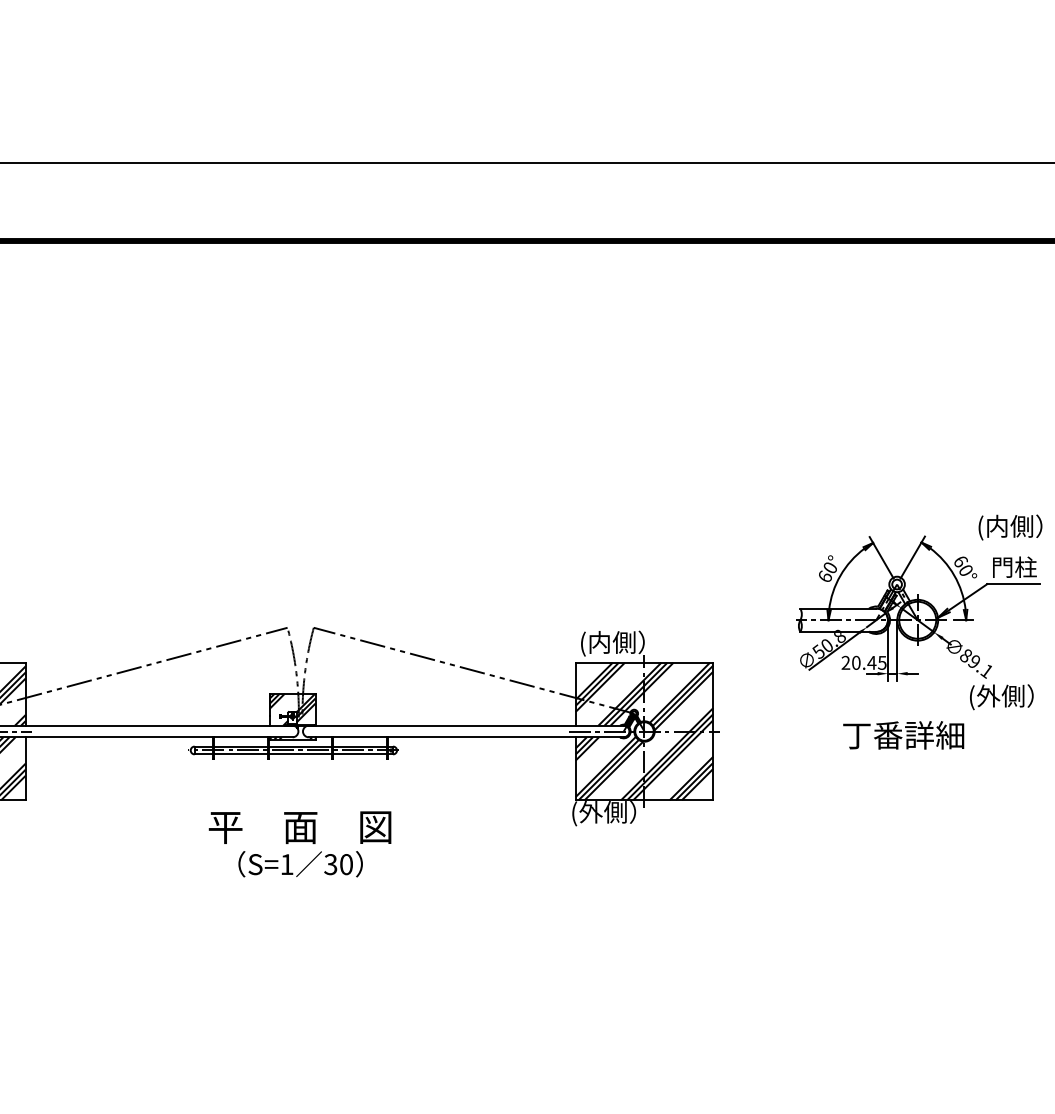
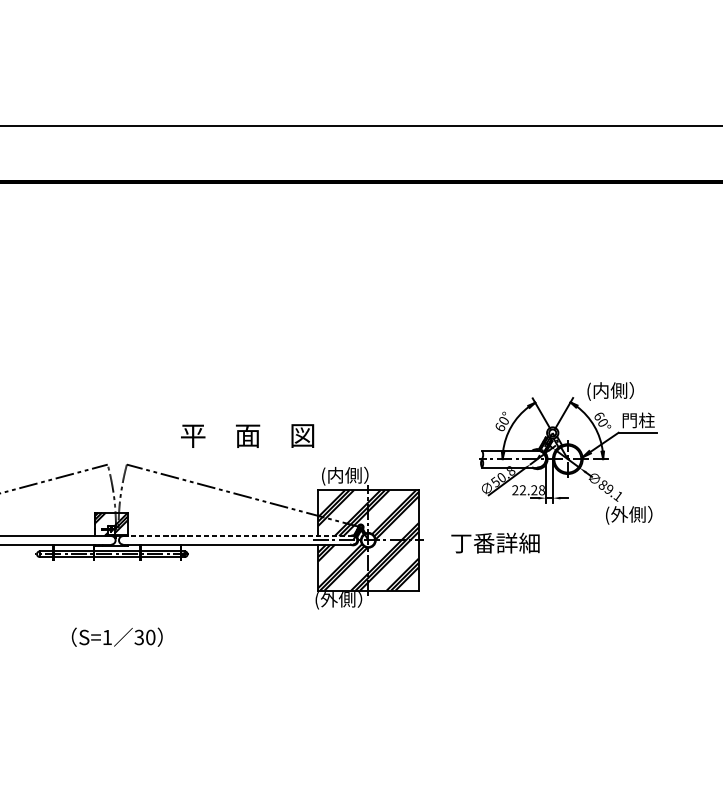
text: (1010, 527) -> (610, 391), moved
text: (869, 662) -> (532, 489), 20.45 -> 22.28
line: (466, 725) -> (238, 535), solid -> dashed
text: (903, 735) -> (495, 543), moved
text: (299, 827) -> (247, 435), moved

